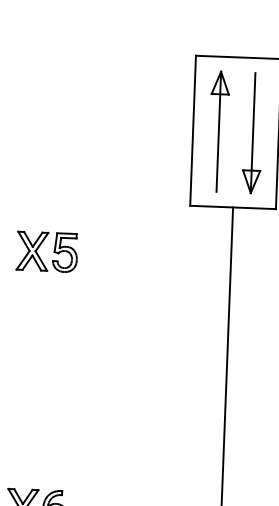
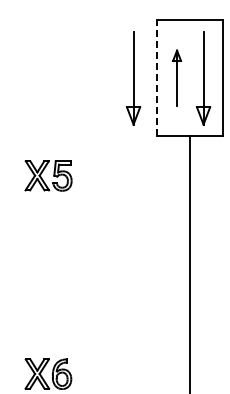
part: (162, 129) -> (133, 78), added
line: (193, 131) -> (157, 78), solid -> dashed
part: (217, 132) -> (176, 78), size x0.6

